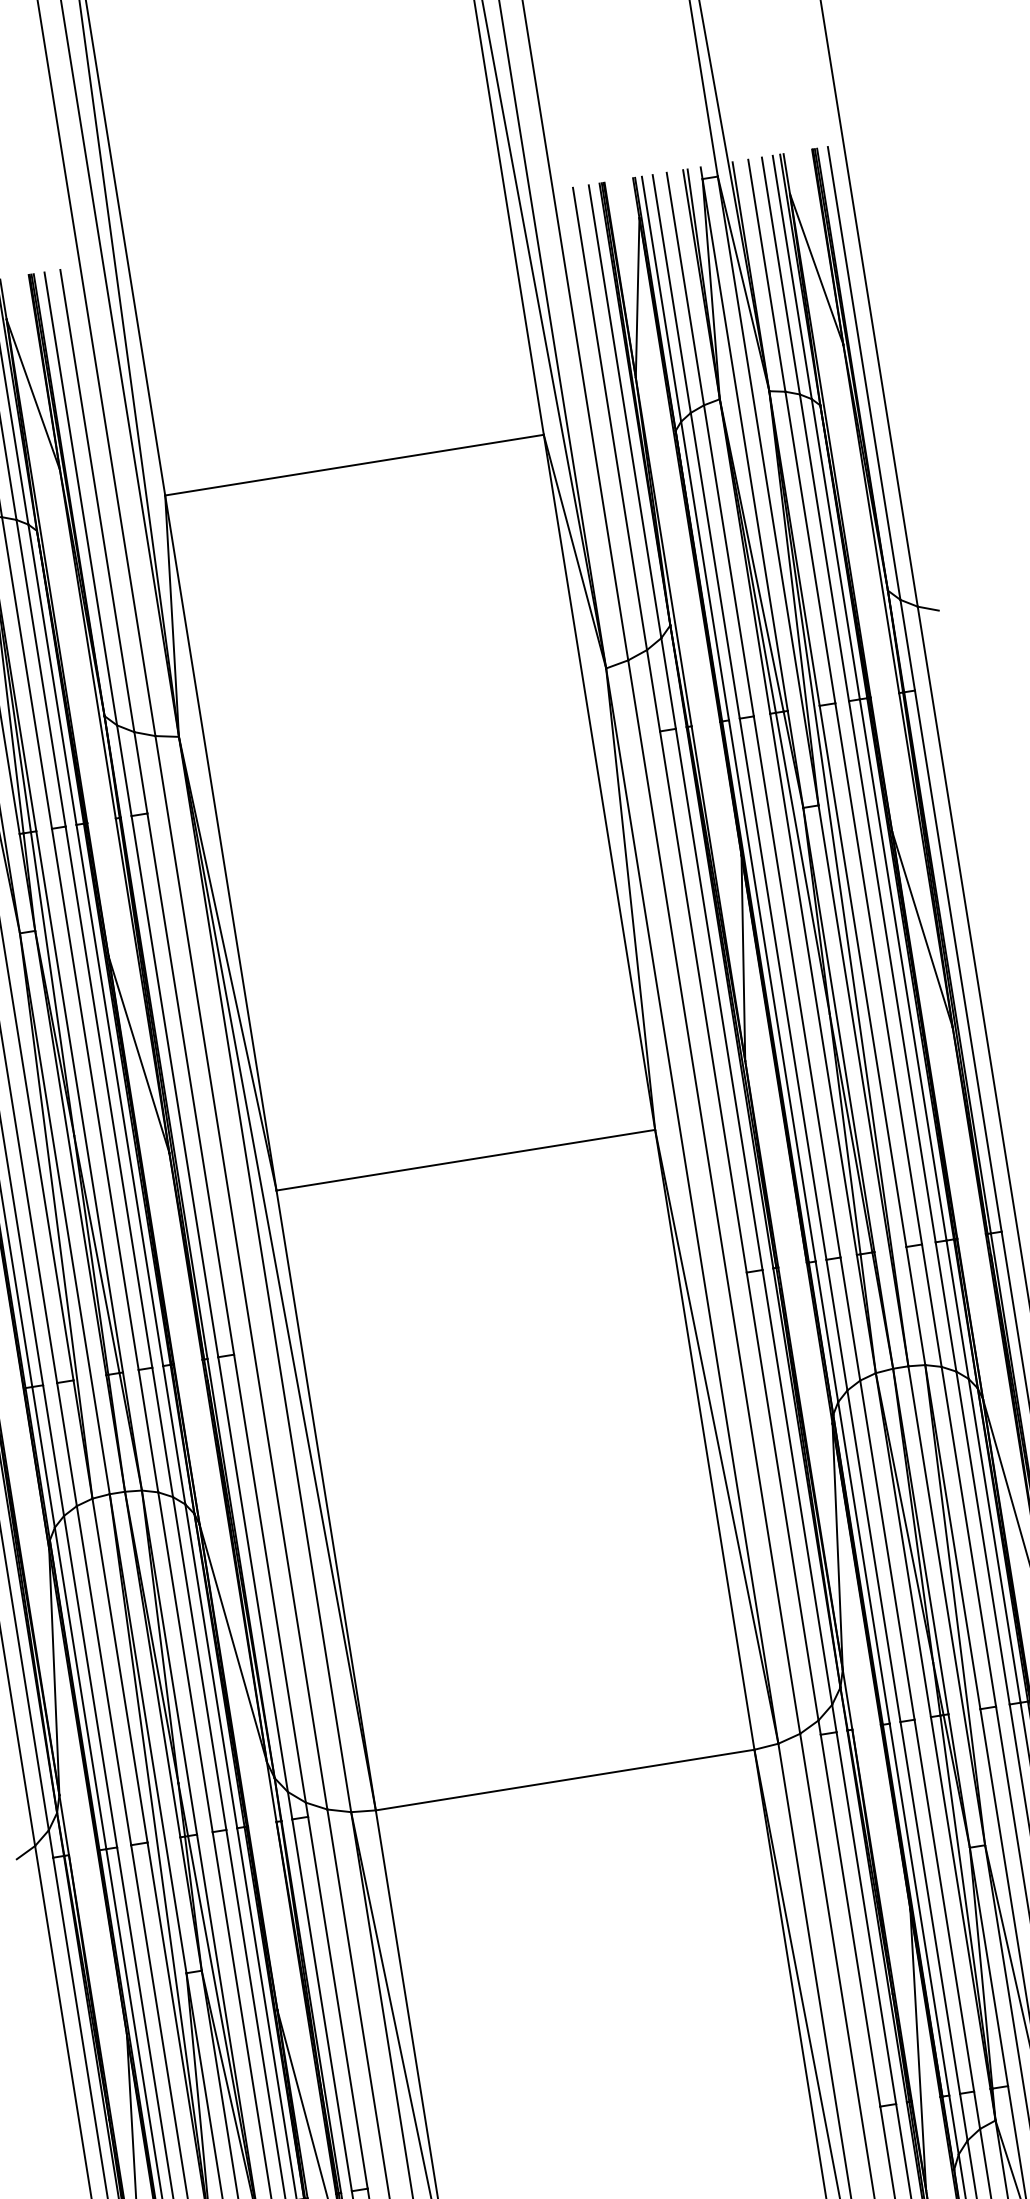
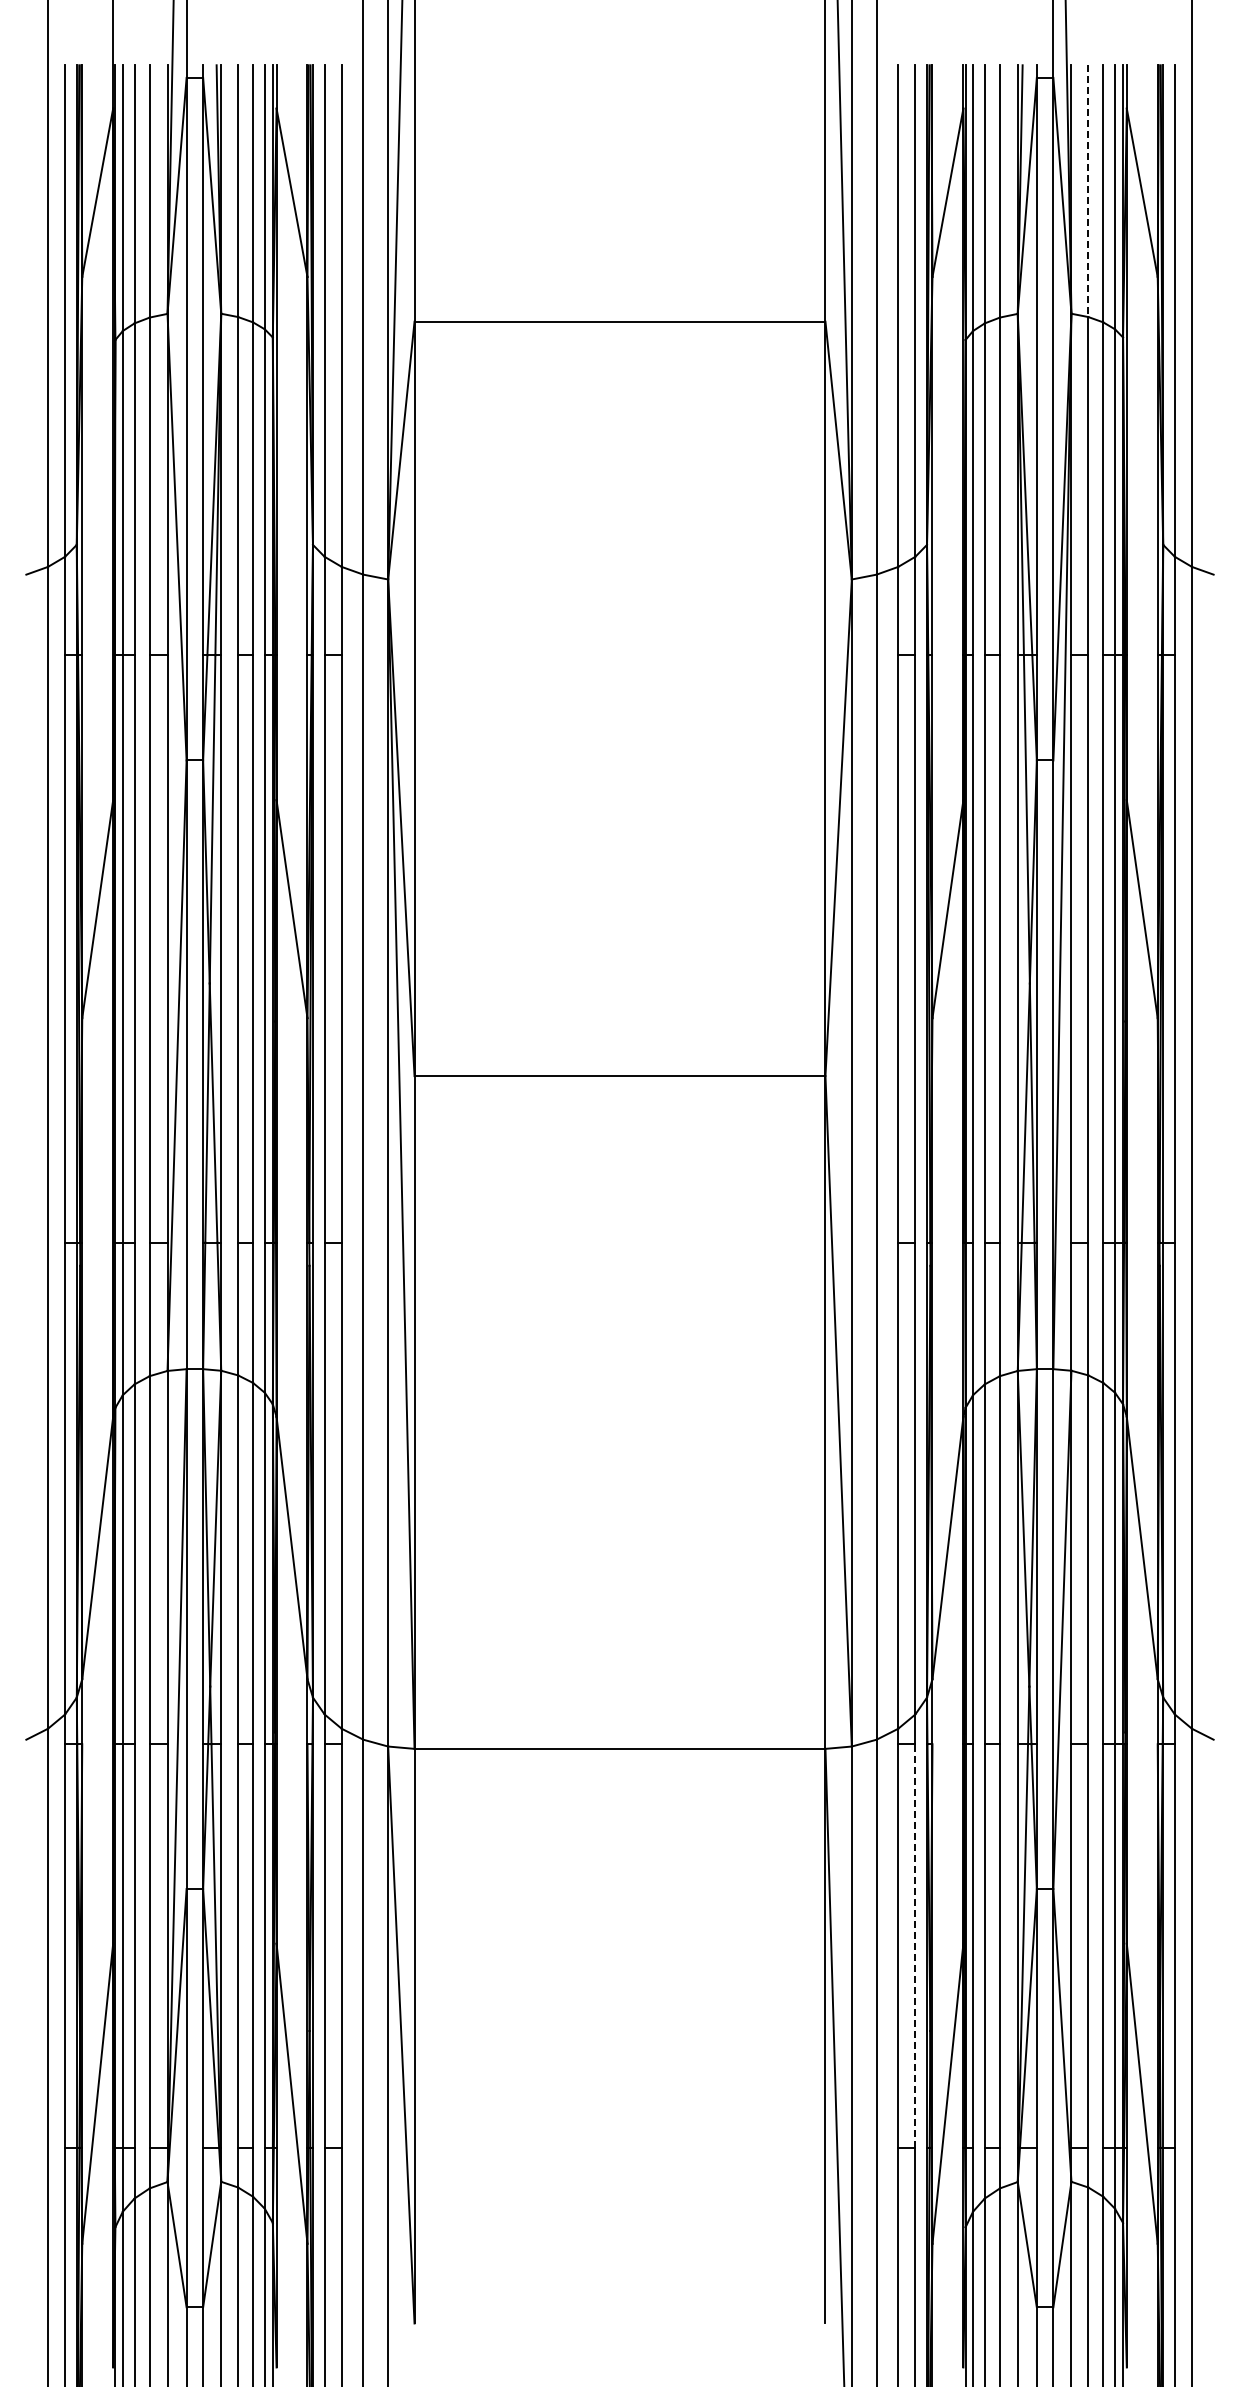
line: (766, 276) -> (1088, 191), solid -> dashed
line: (866, 1918) -> (915, 1946), solid -> dashed

